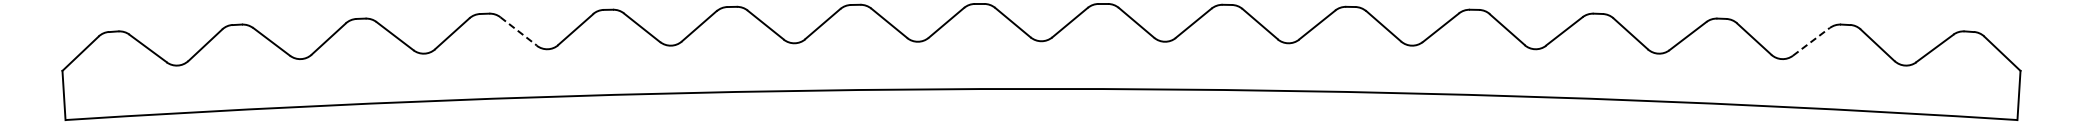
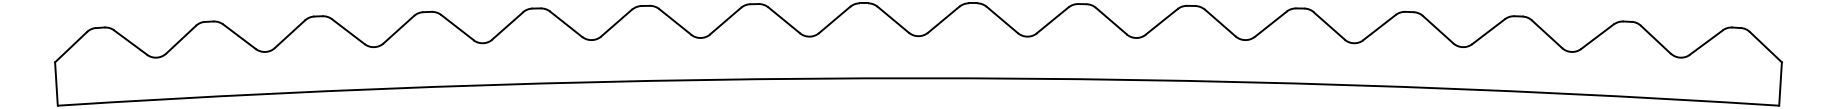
line: (518, 31) -> (457, 27), dashed -> solid
line: (1811, 41) -> (1597, 36), dashed -> solid

